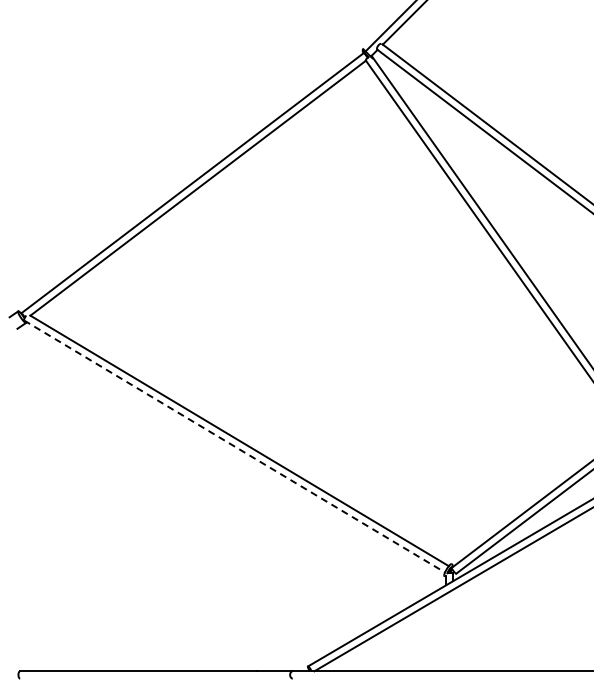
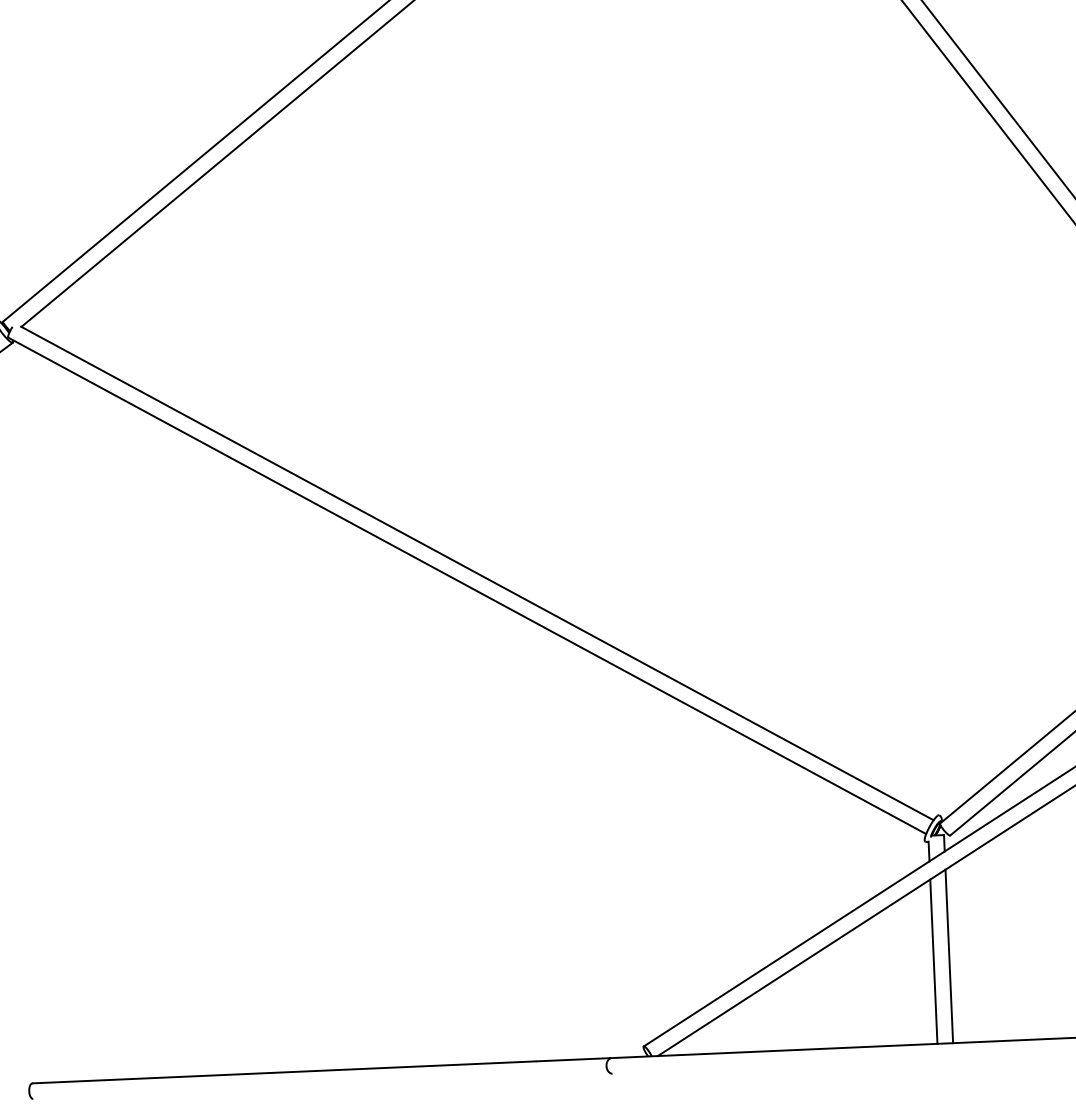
line: (235, 446) -> (469, 585), dashed -> solid
line: (453, 630) -> (949, 956), added
line: (446, 632) -> (934, 961), added

